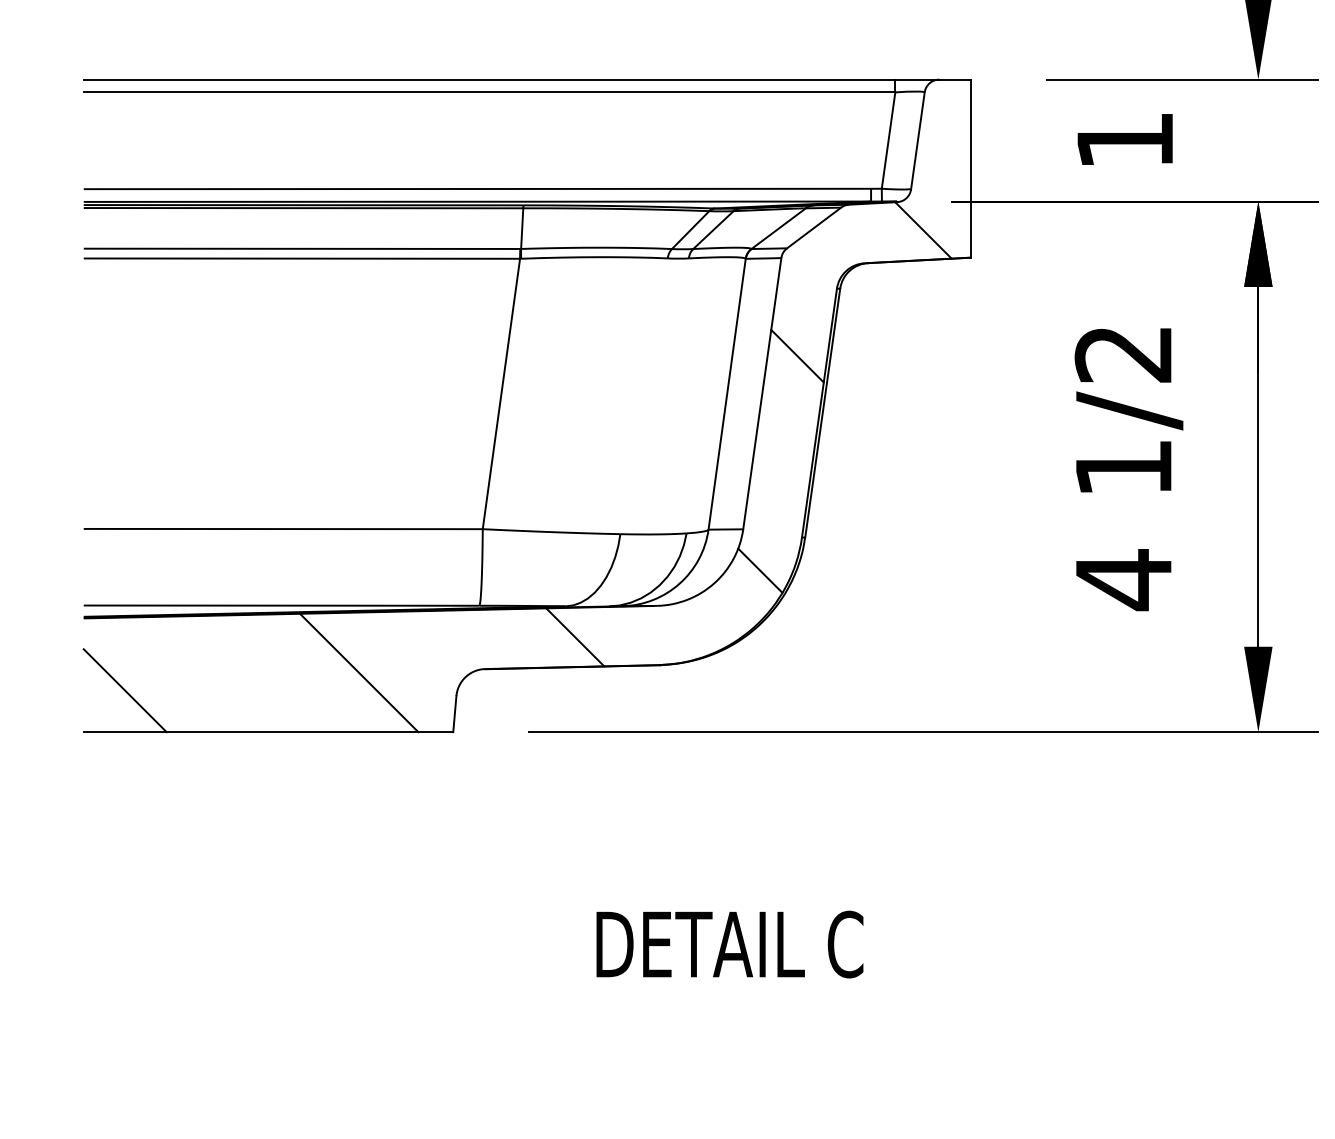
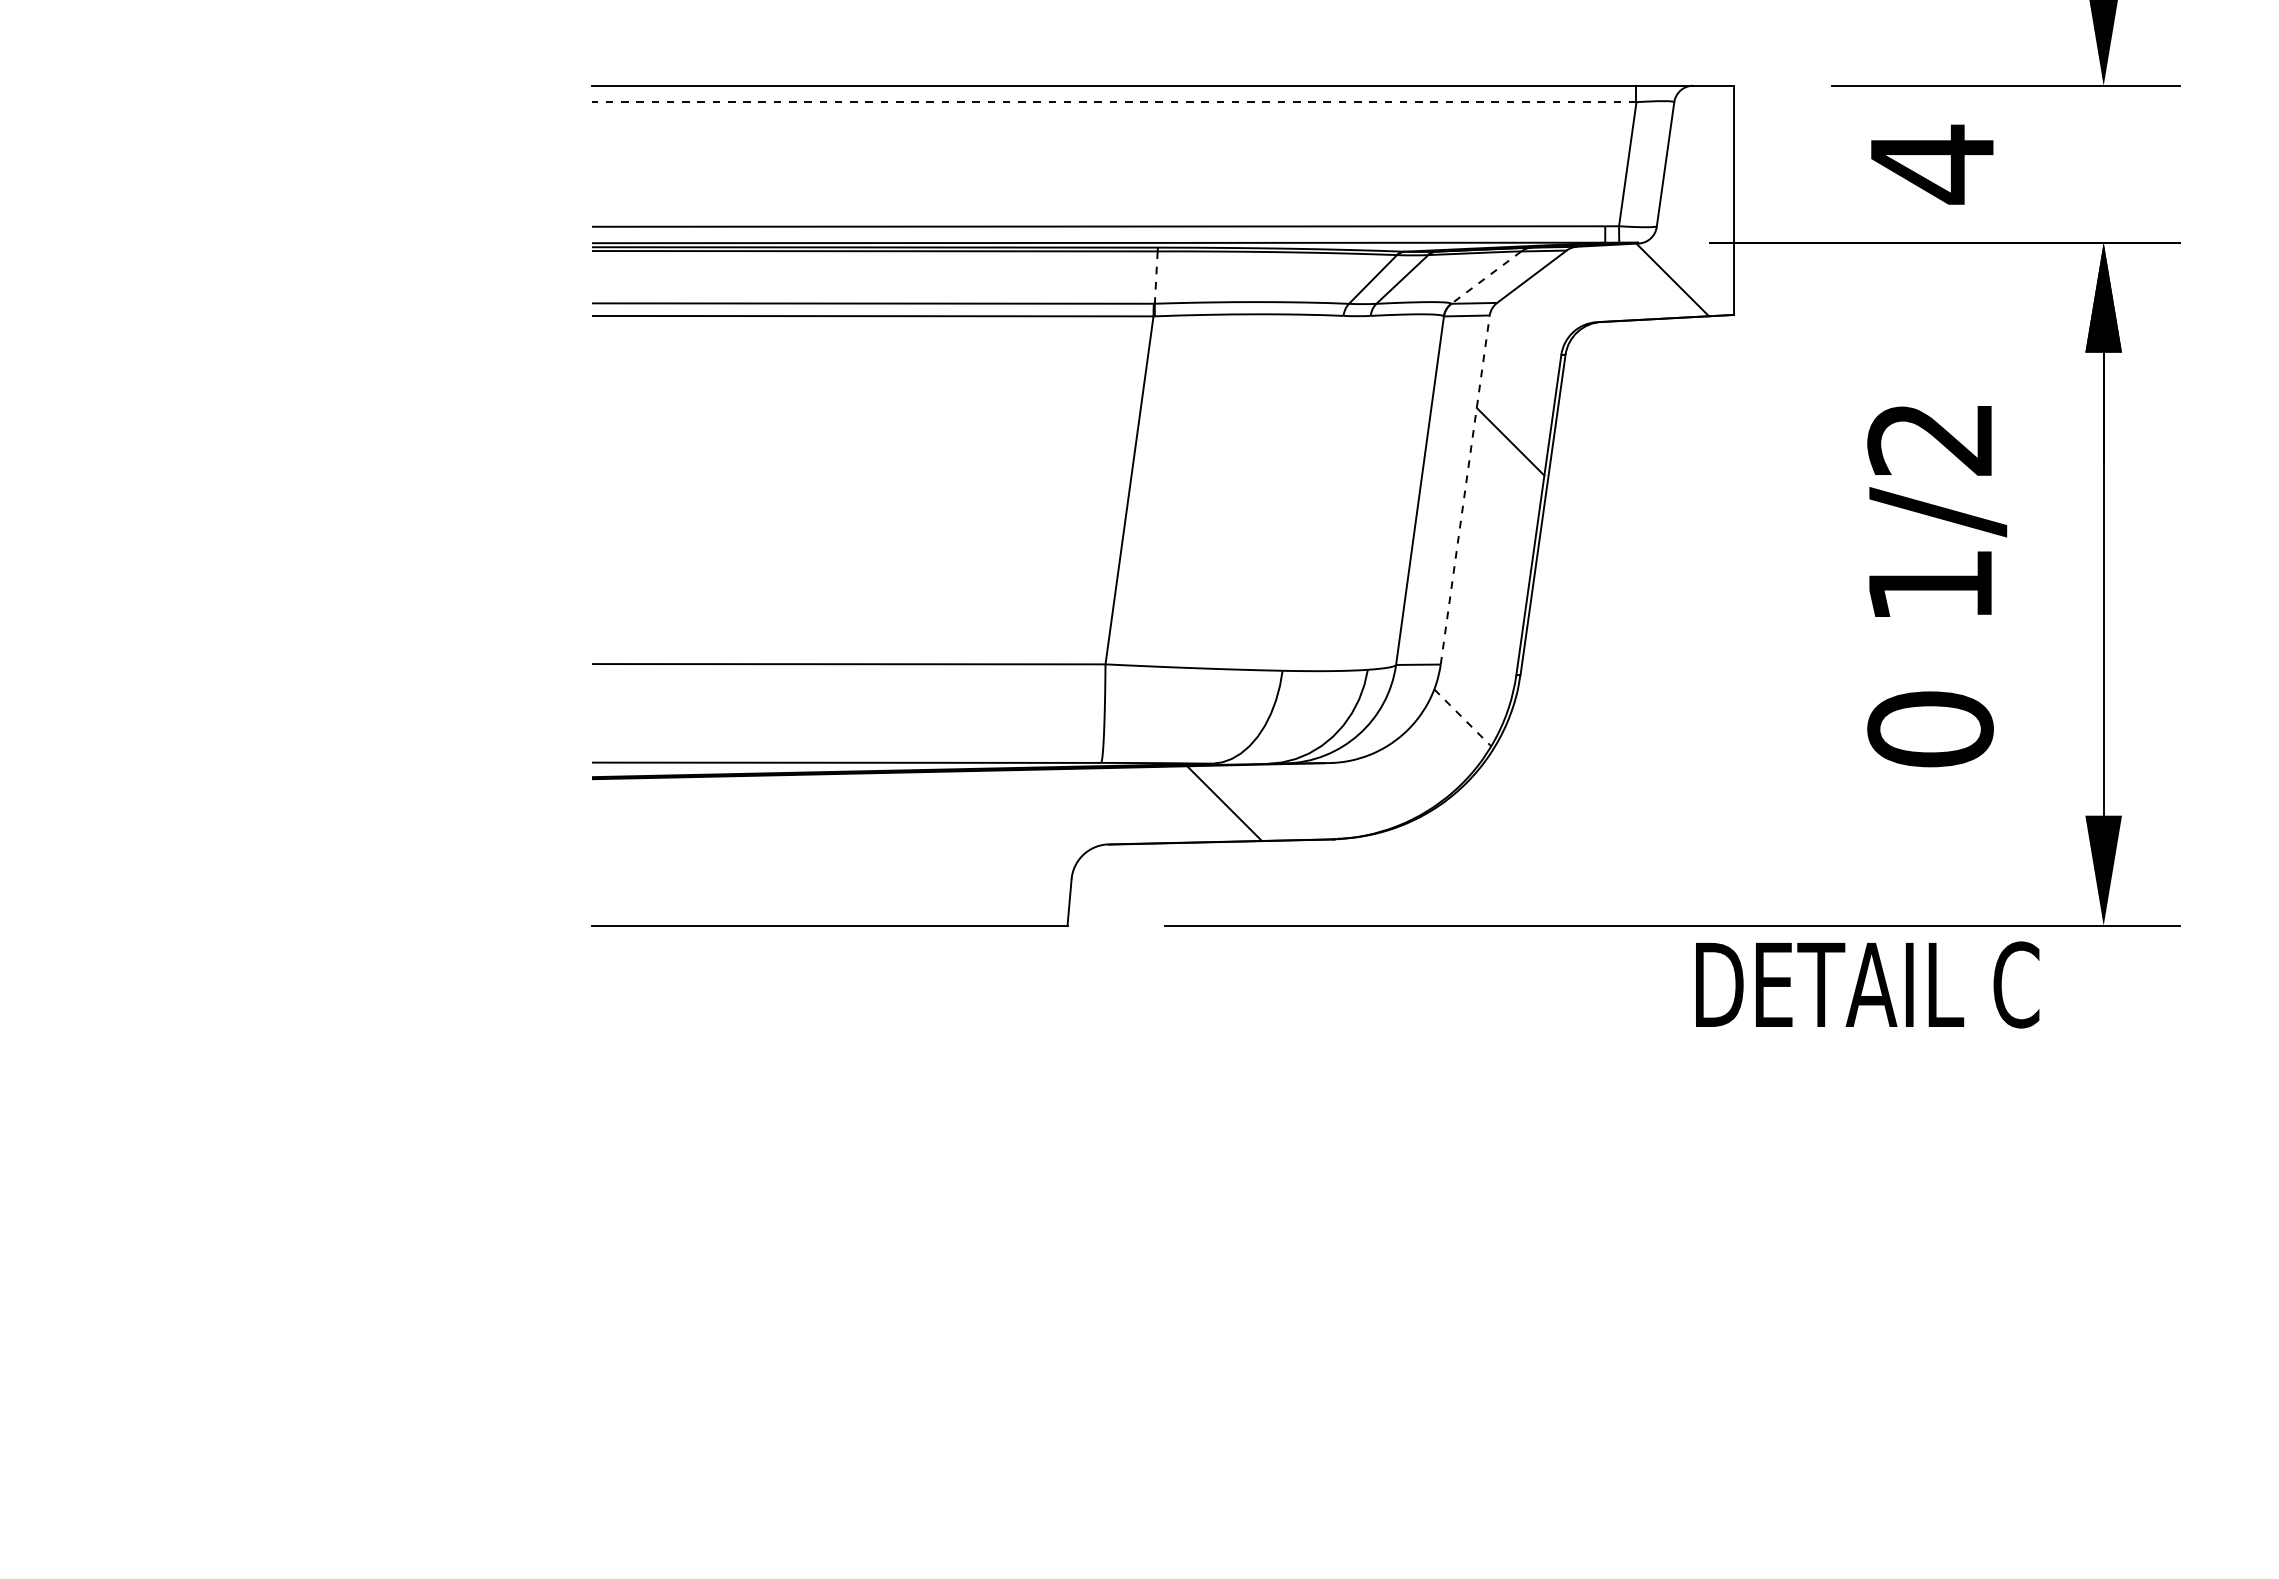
line: (488, 92) -> (1113, 102), solid -> dashed
text: (1125, 140) -> (1932, 164), 1 -> 4
line: (778, 228) -> (1486, 277), solid -> dashed
line: (522, 229) -> (1156, 278), solid -> dashed
line: (762, 393) -> (1465, 489), solid -> dashed
line: (760, 571) -> (1463, 718), solid -> dashed
text: (1123, 579) -> (1930, 729), 4 -> 0
line: (359, 673) -> (946, 849), removed
line: (125, 690) -> (645, 871), removed
text: (729, 944) -> (1867, 984), moved

